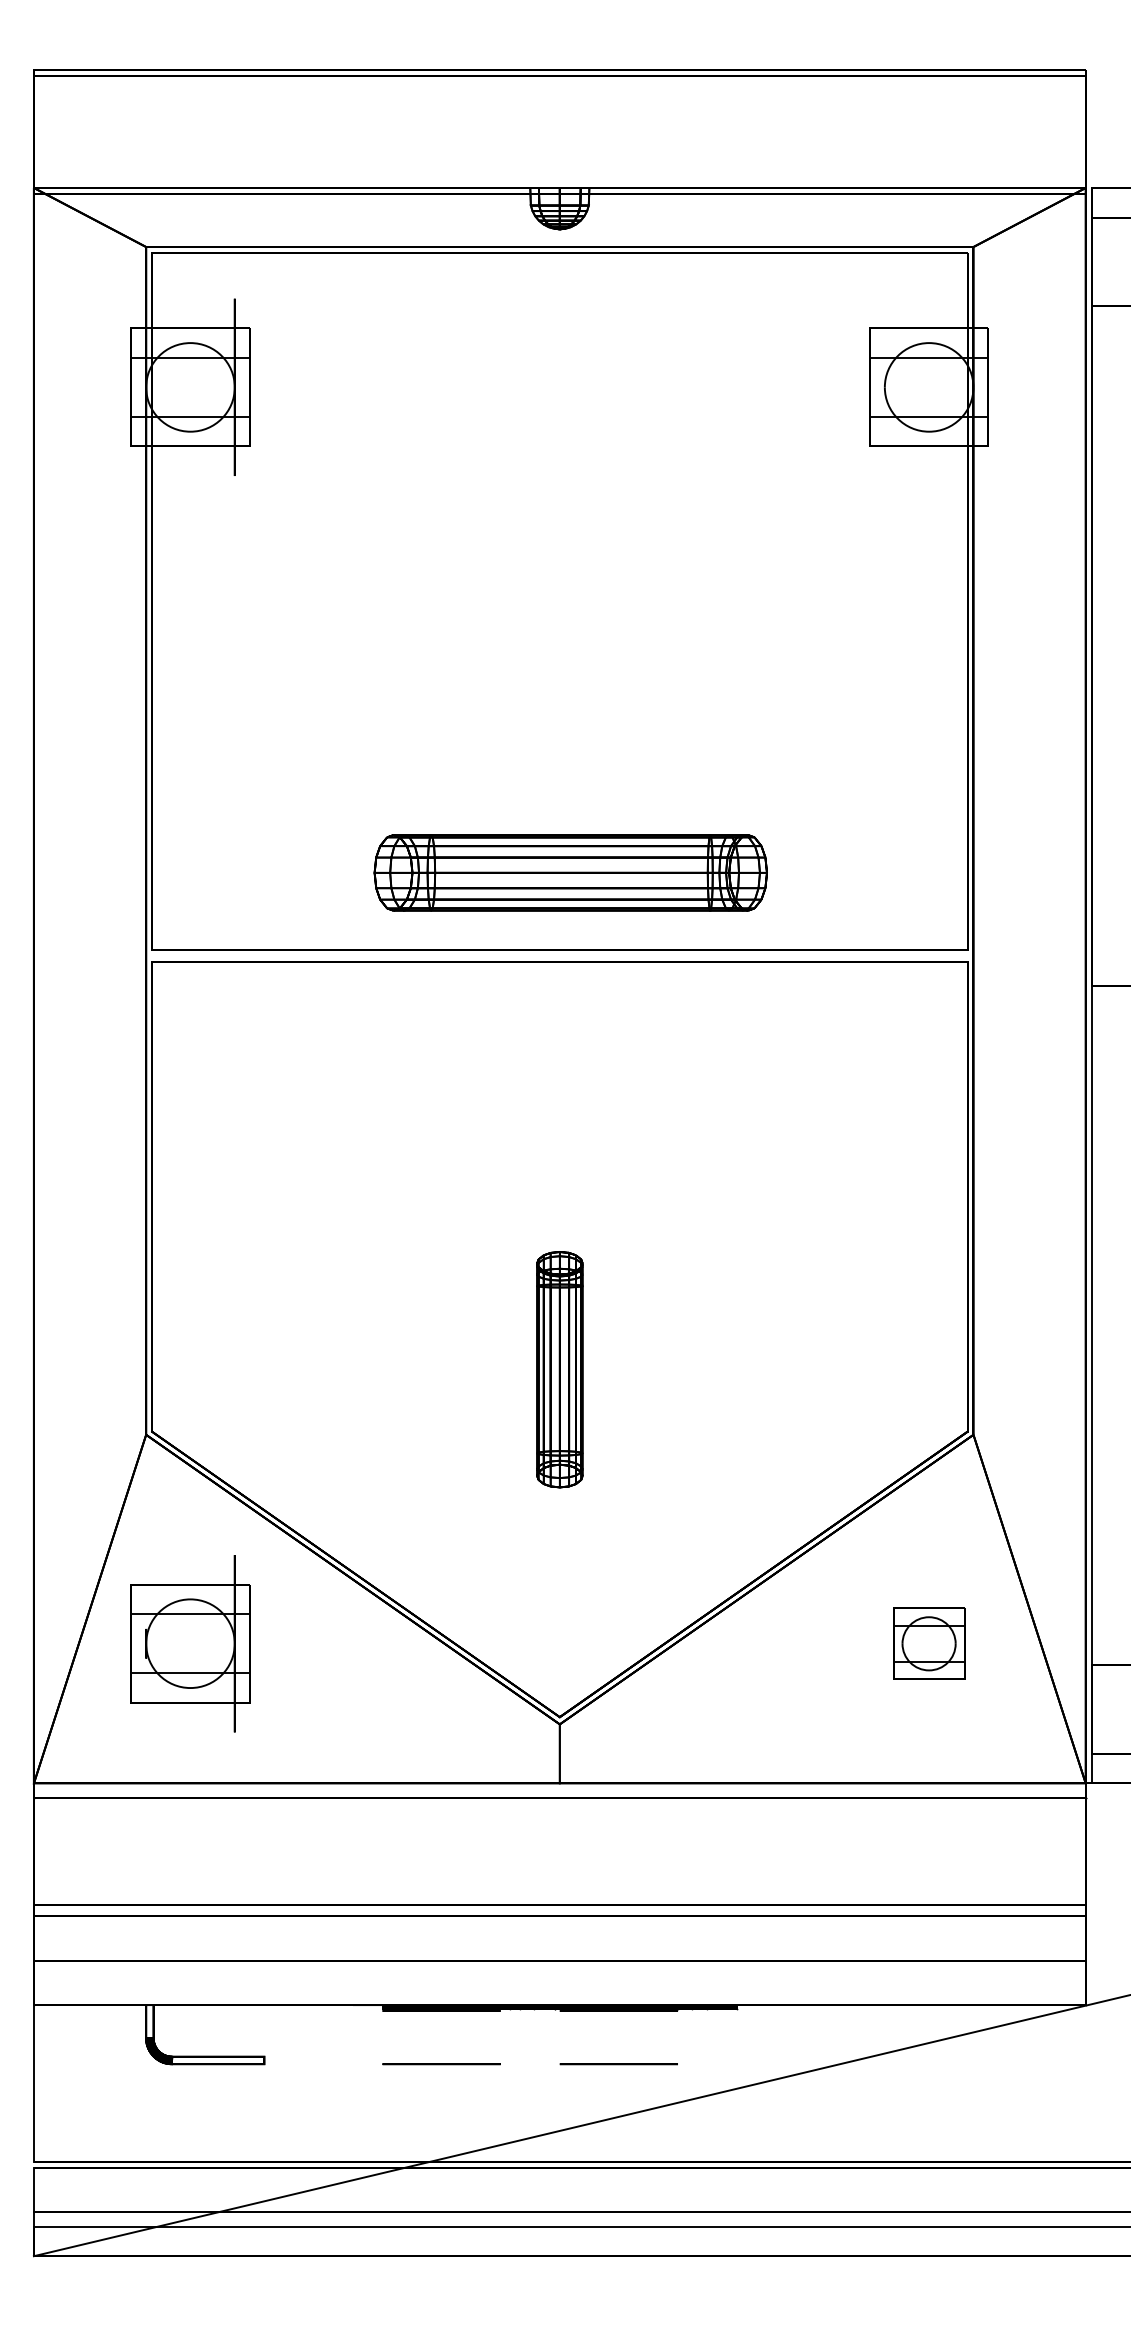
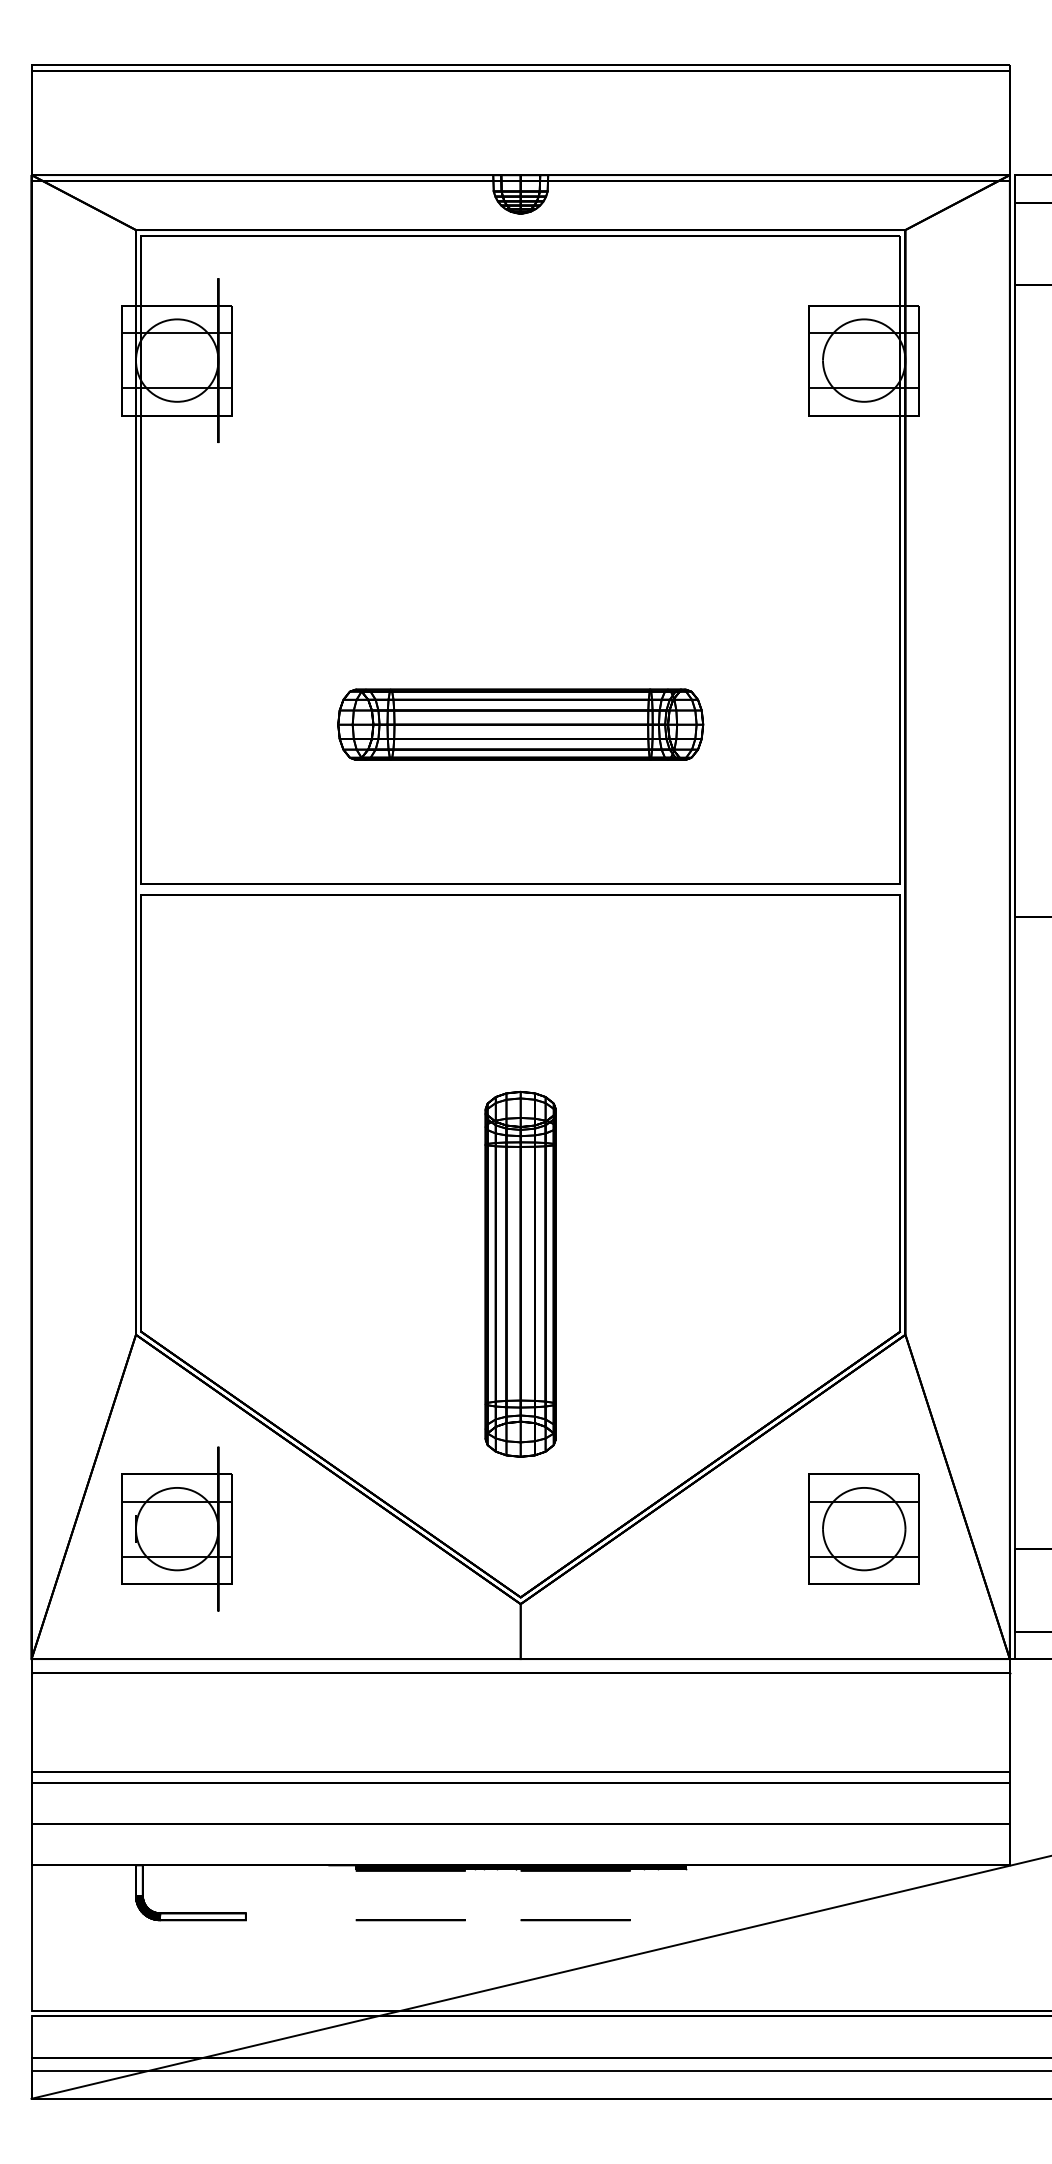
part: (570, 872) -> (520, 724), moved
part: (559, 1369) -> (520, 1274), size x1.67
part: (928, 1643) -> (863, 1528), size x1.67

